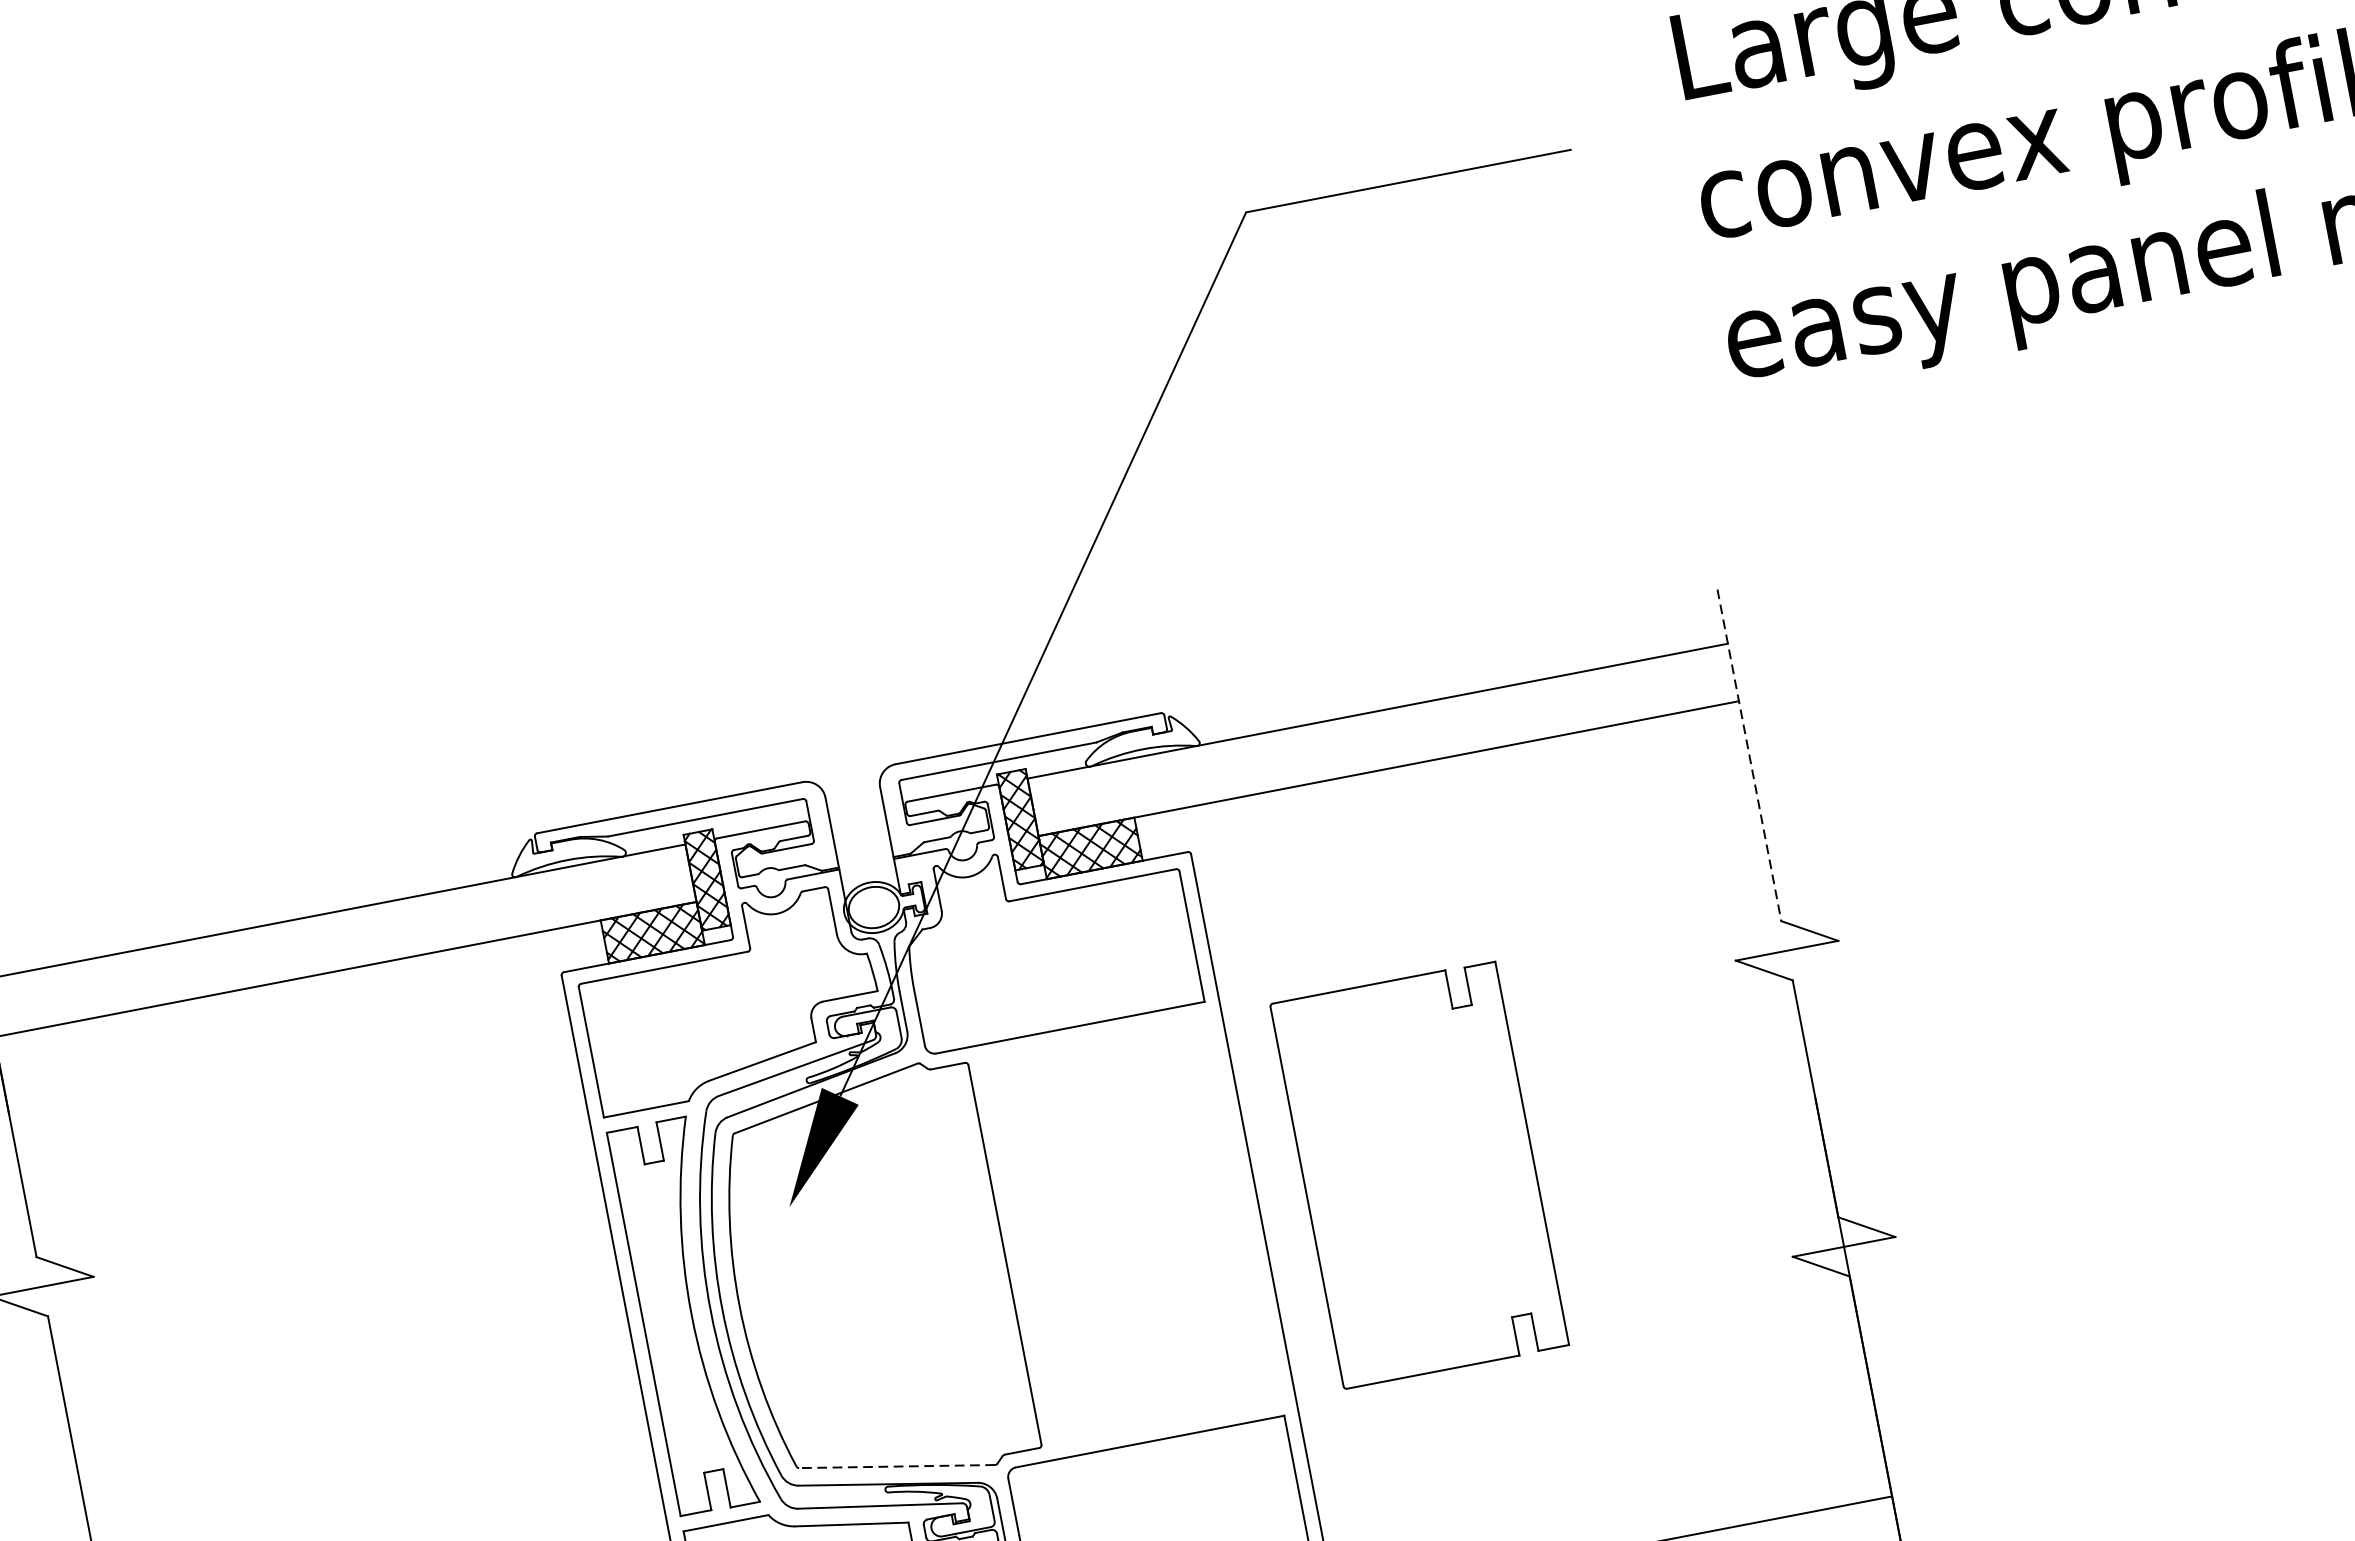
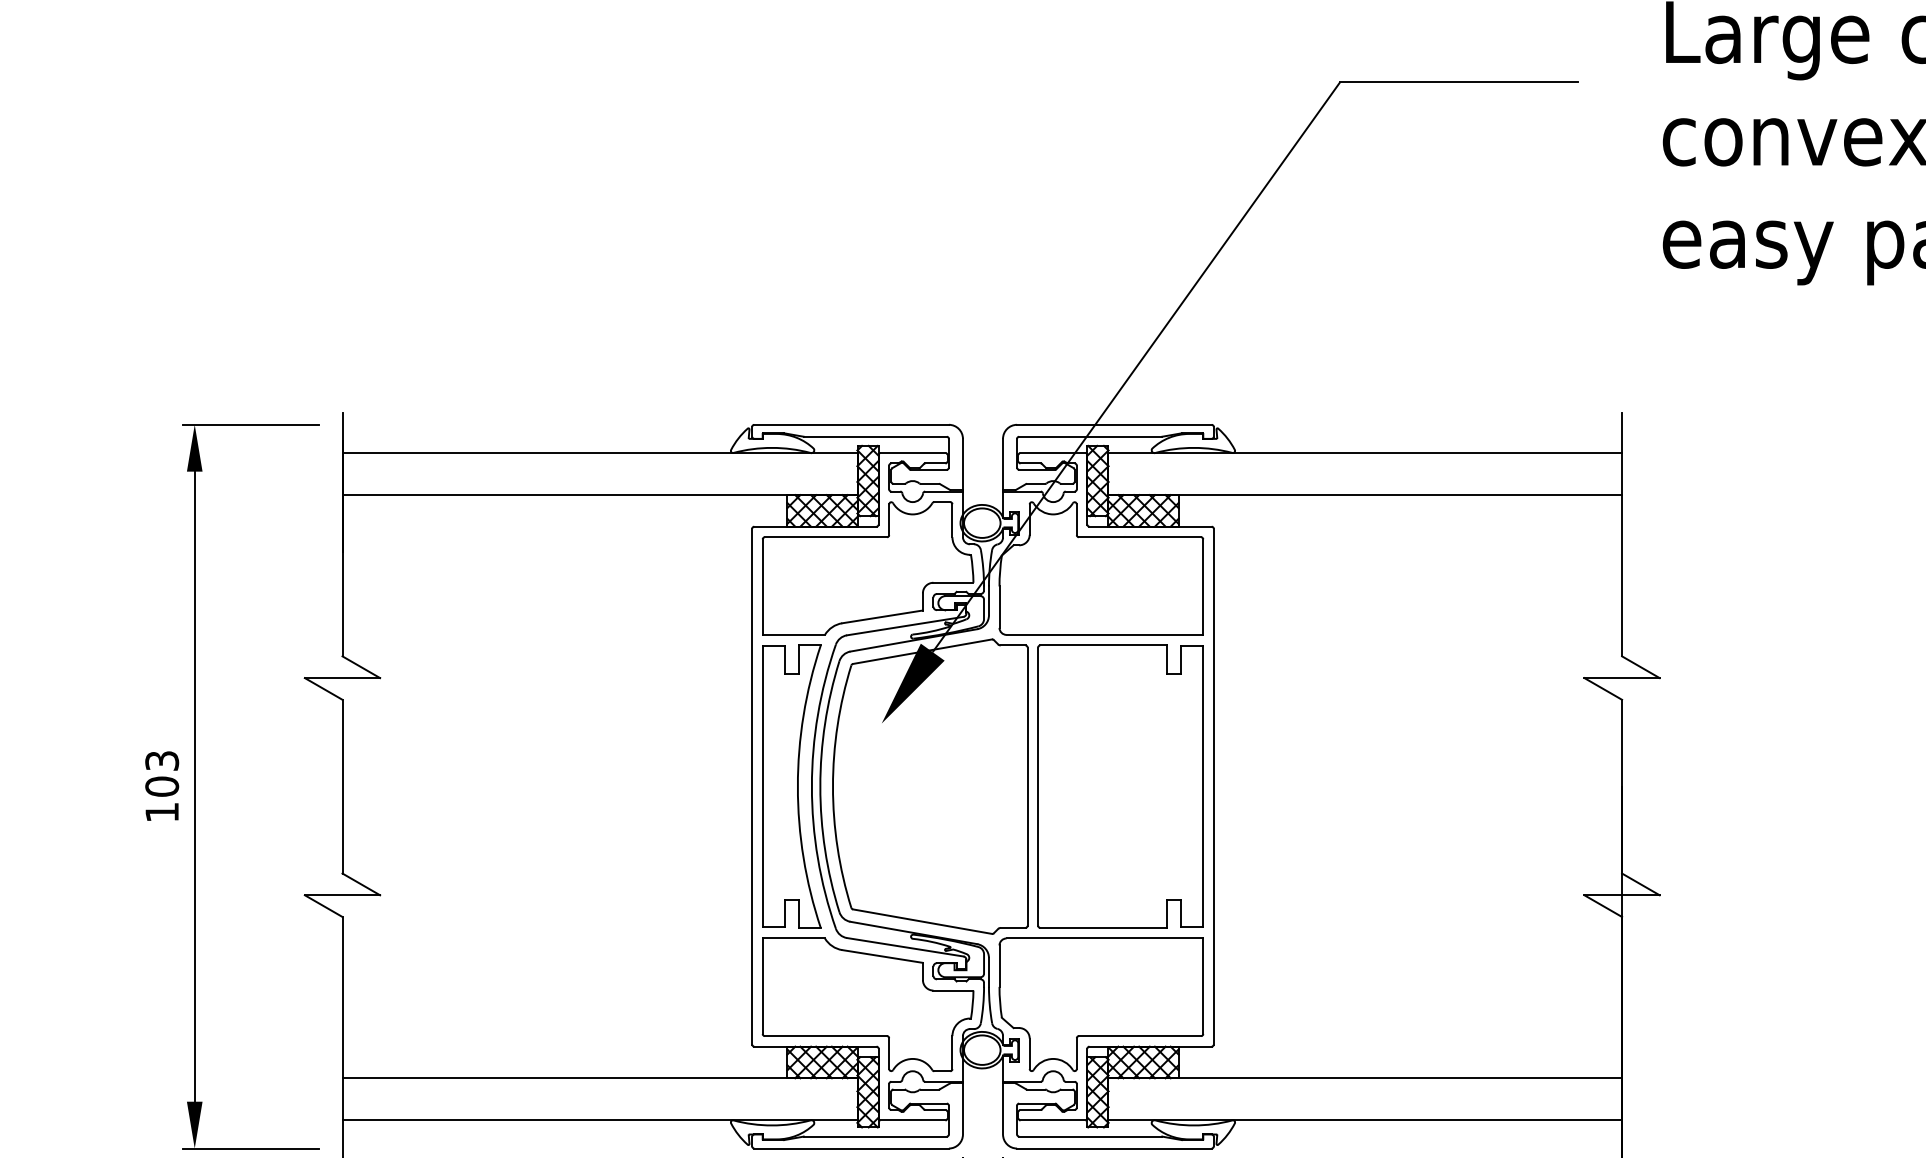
line: (1749, 754) -> (1622, 534), dashed -> solid
part: (1419, 1174) -> (1120, 786), moved
line: (897, 1466) -> (922, 921), dashed -> solid

